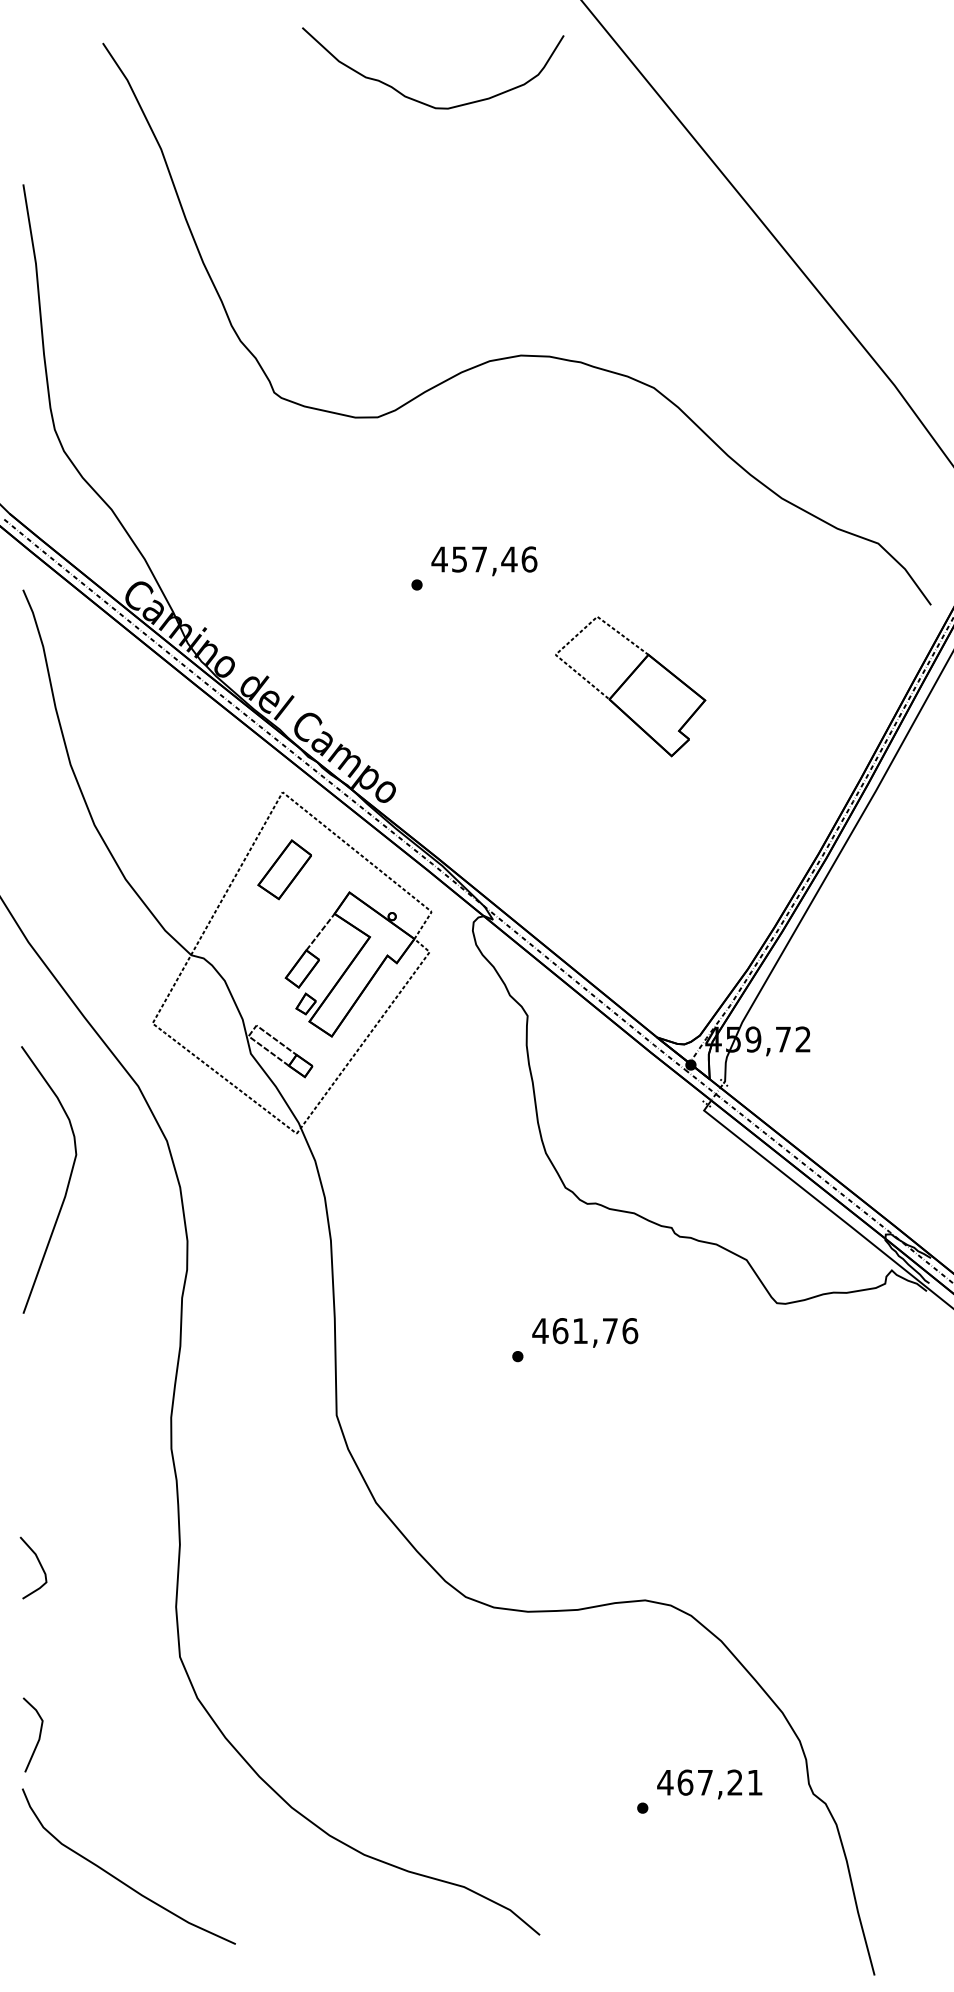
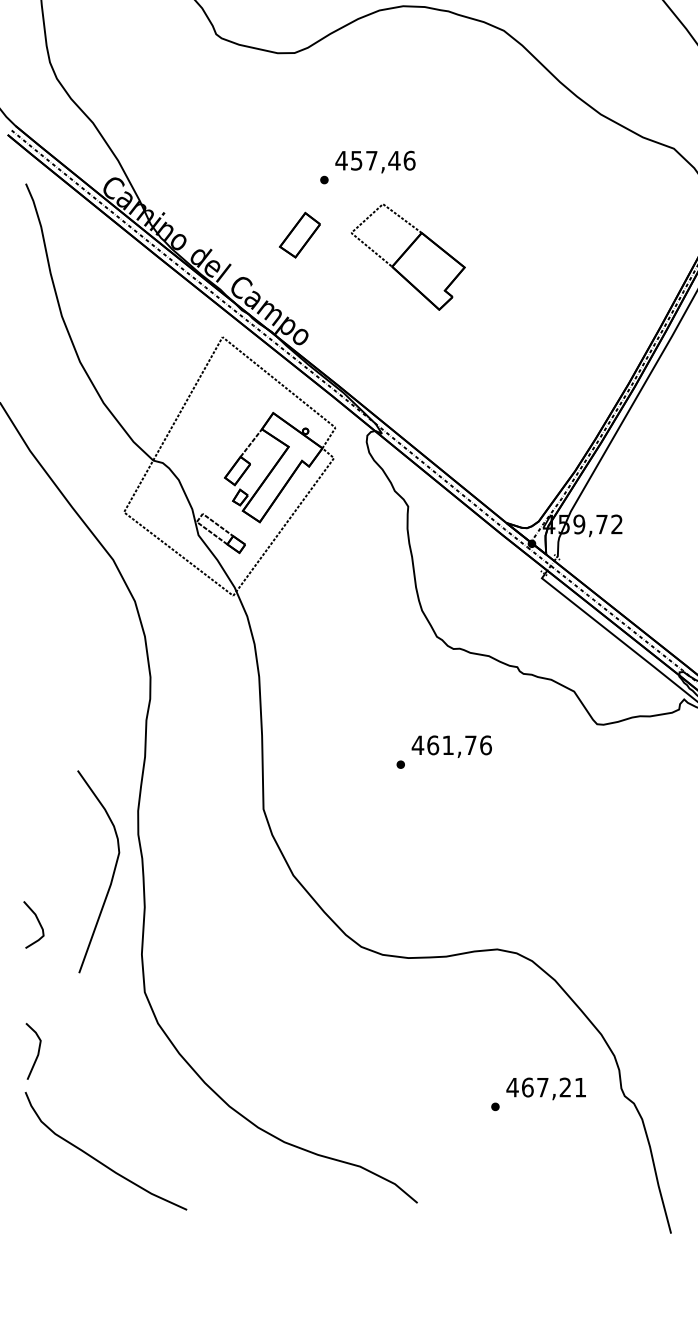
part: (630, 686) -> (408, 256), moved
part: (284, 869) -> (299, 235), moved
curve: (67, 1183) -> (112, 874), moved

